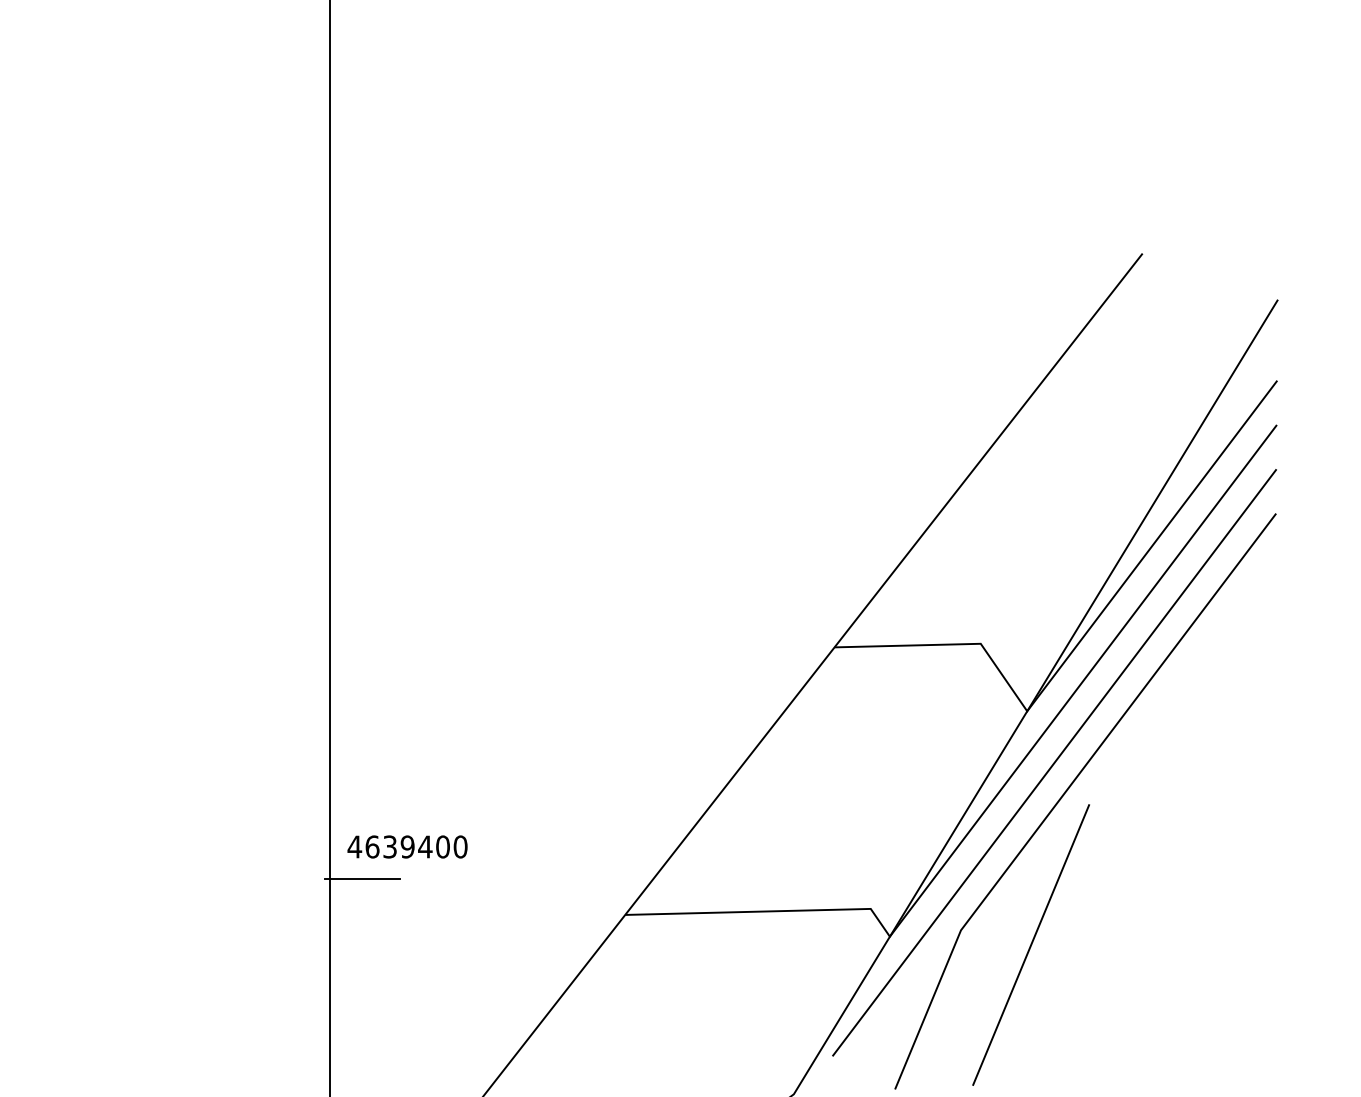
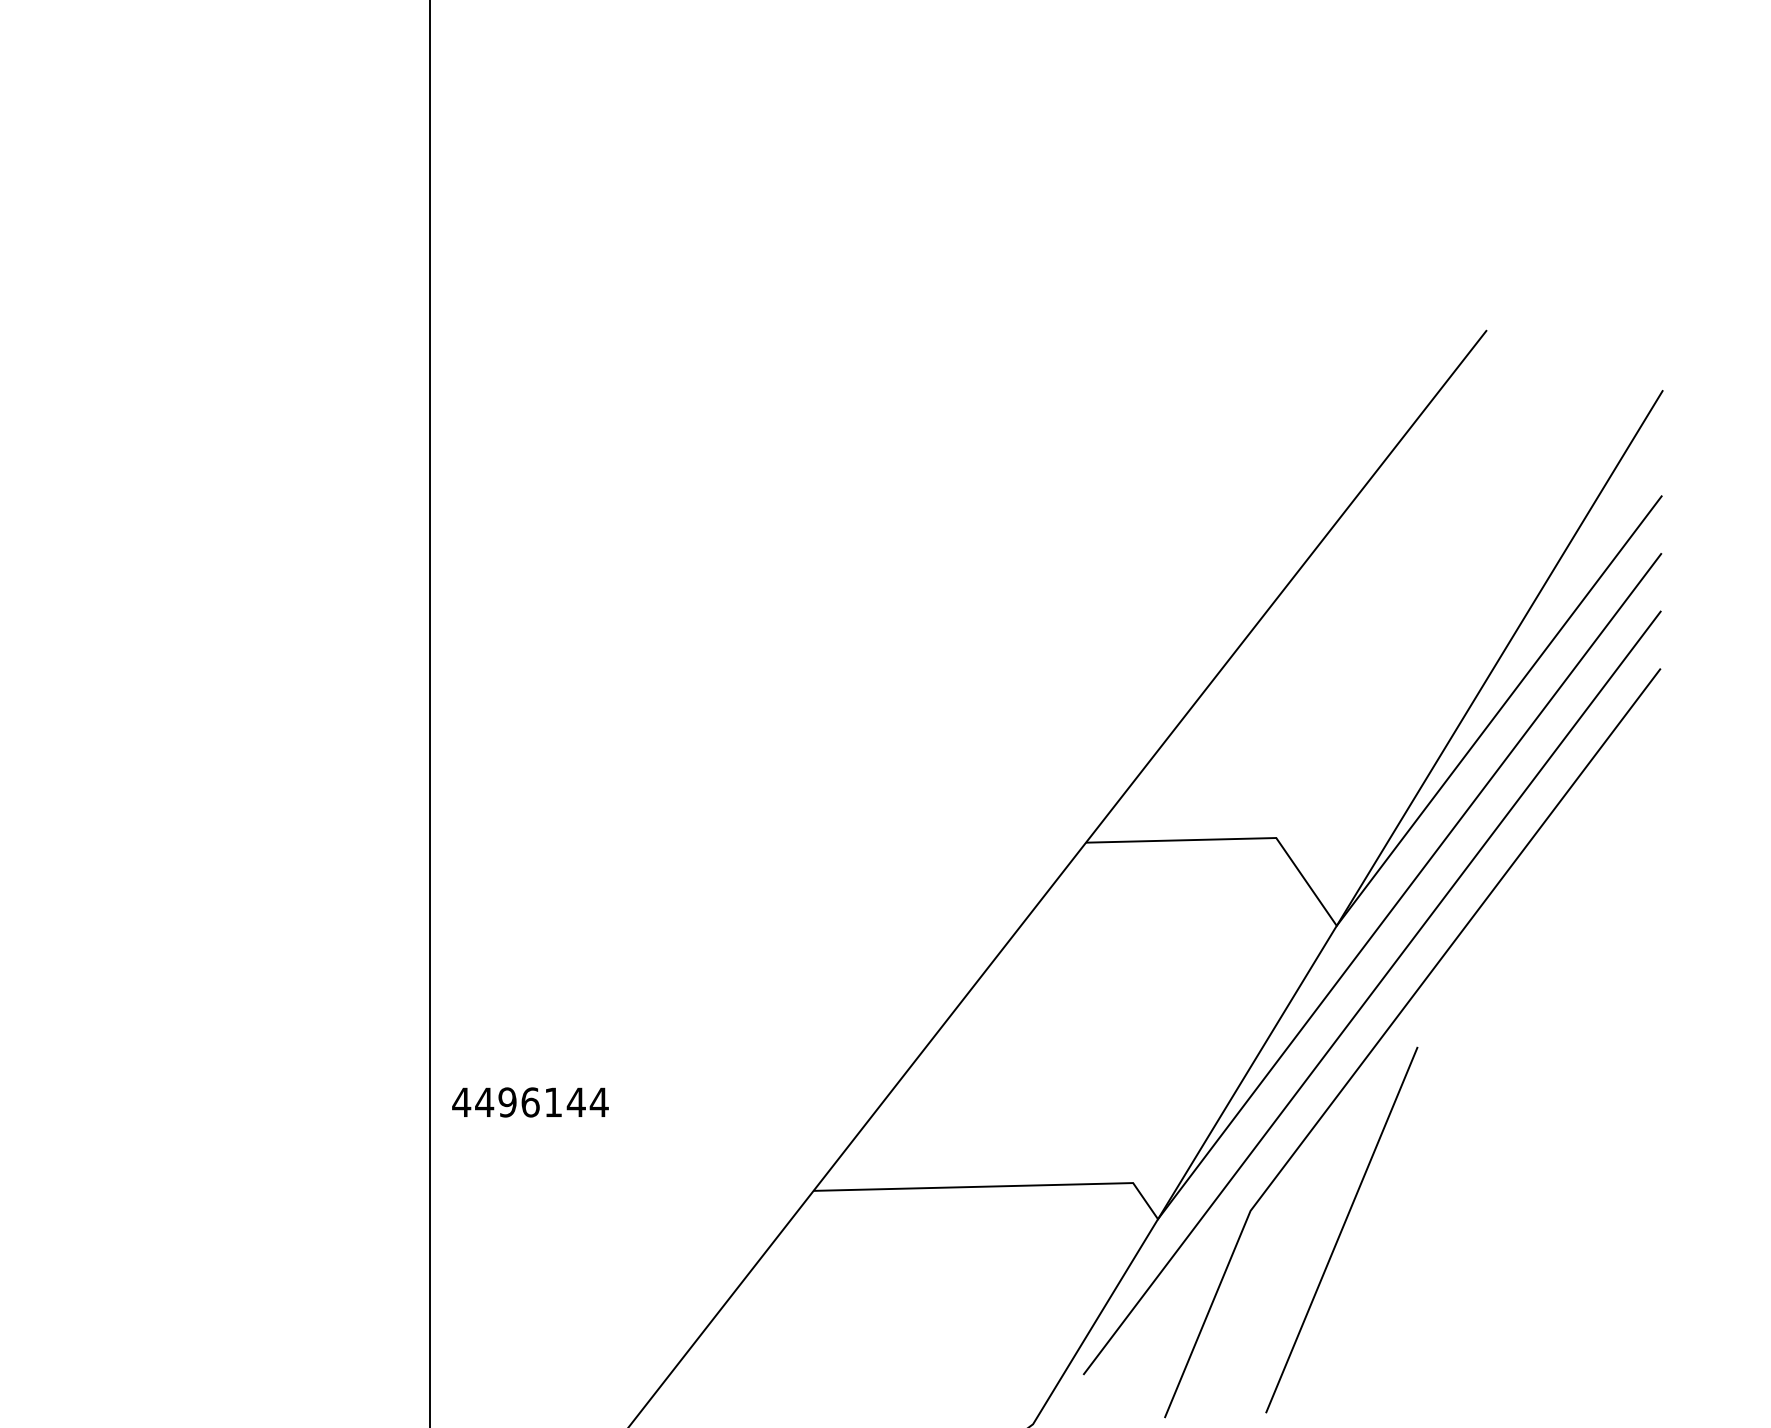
text: (416, 847) -> (541, 1102), 4639400 -> 4496144
line: (362, 879) -> (471, 1144), removed

